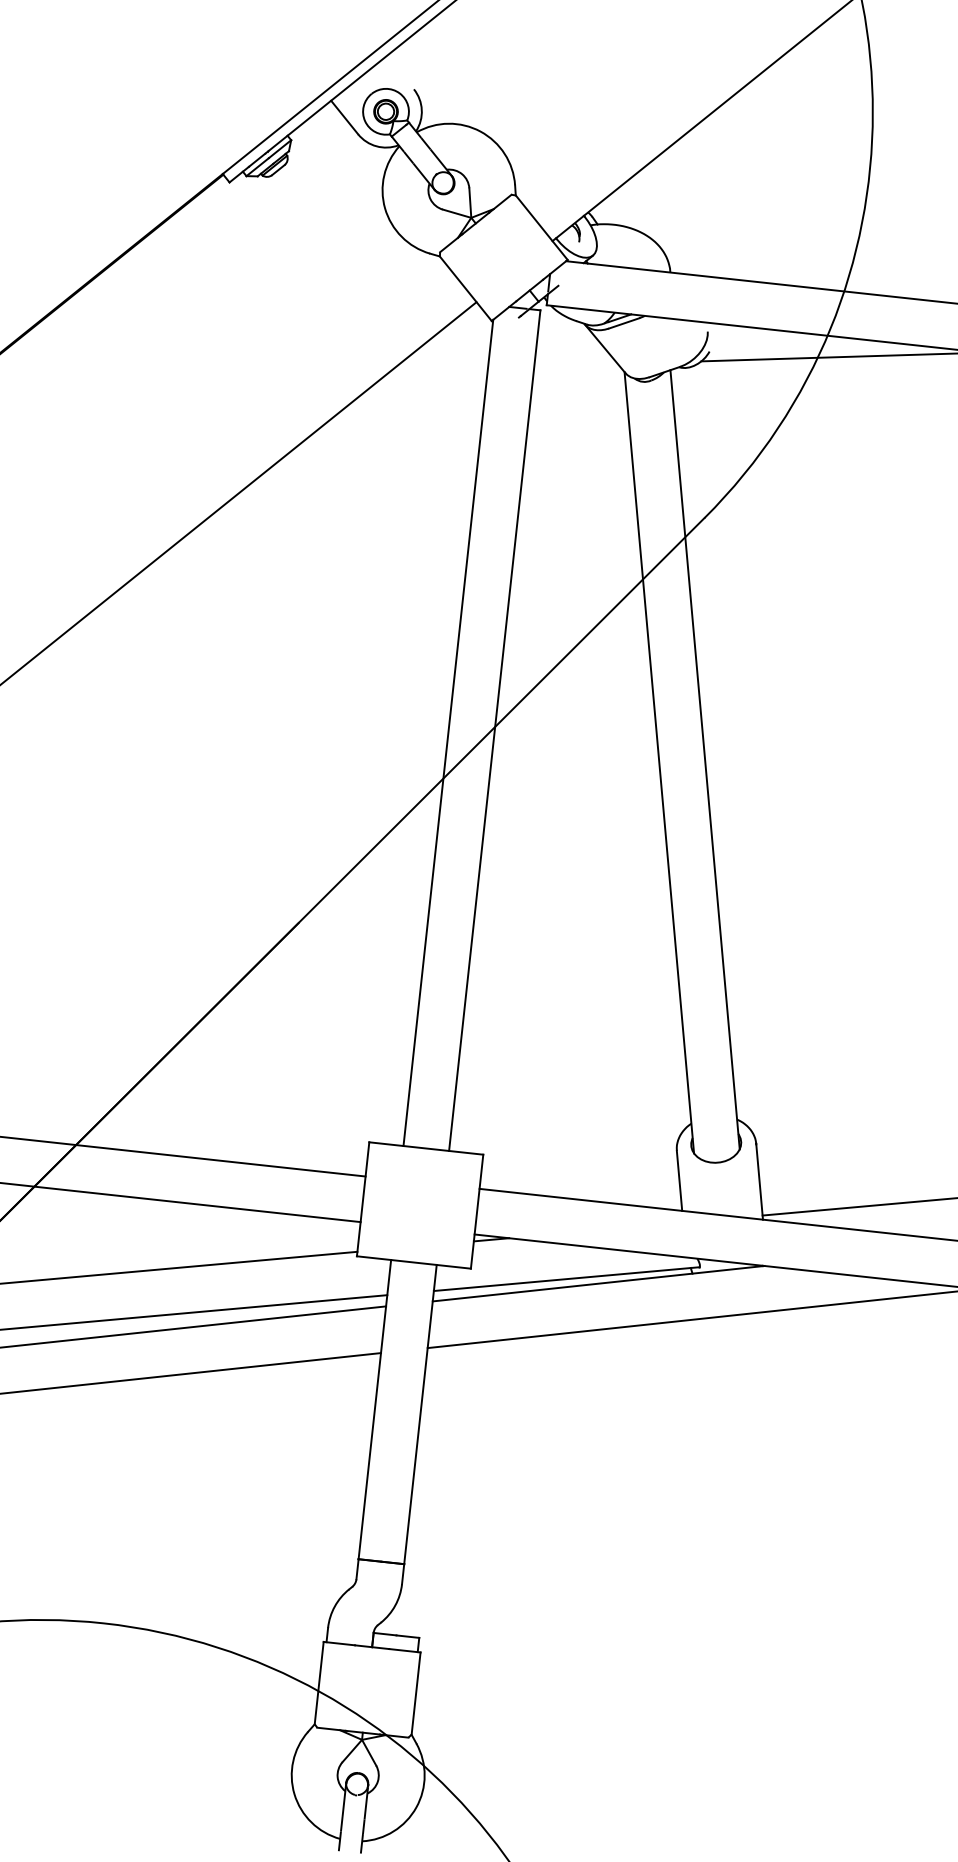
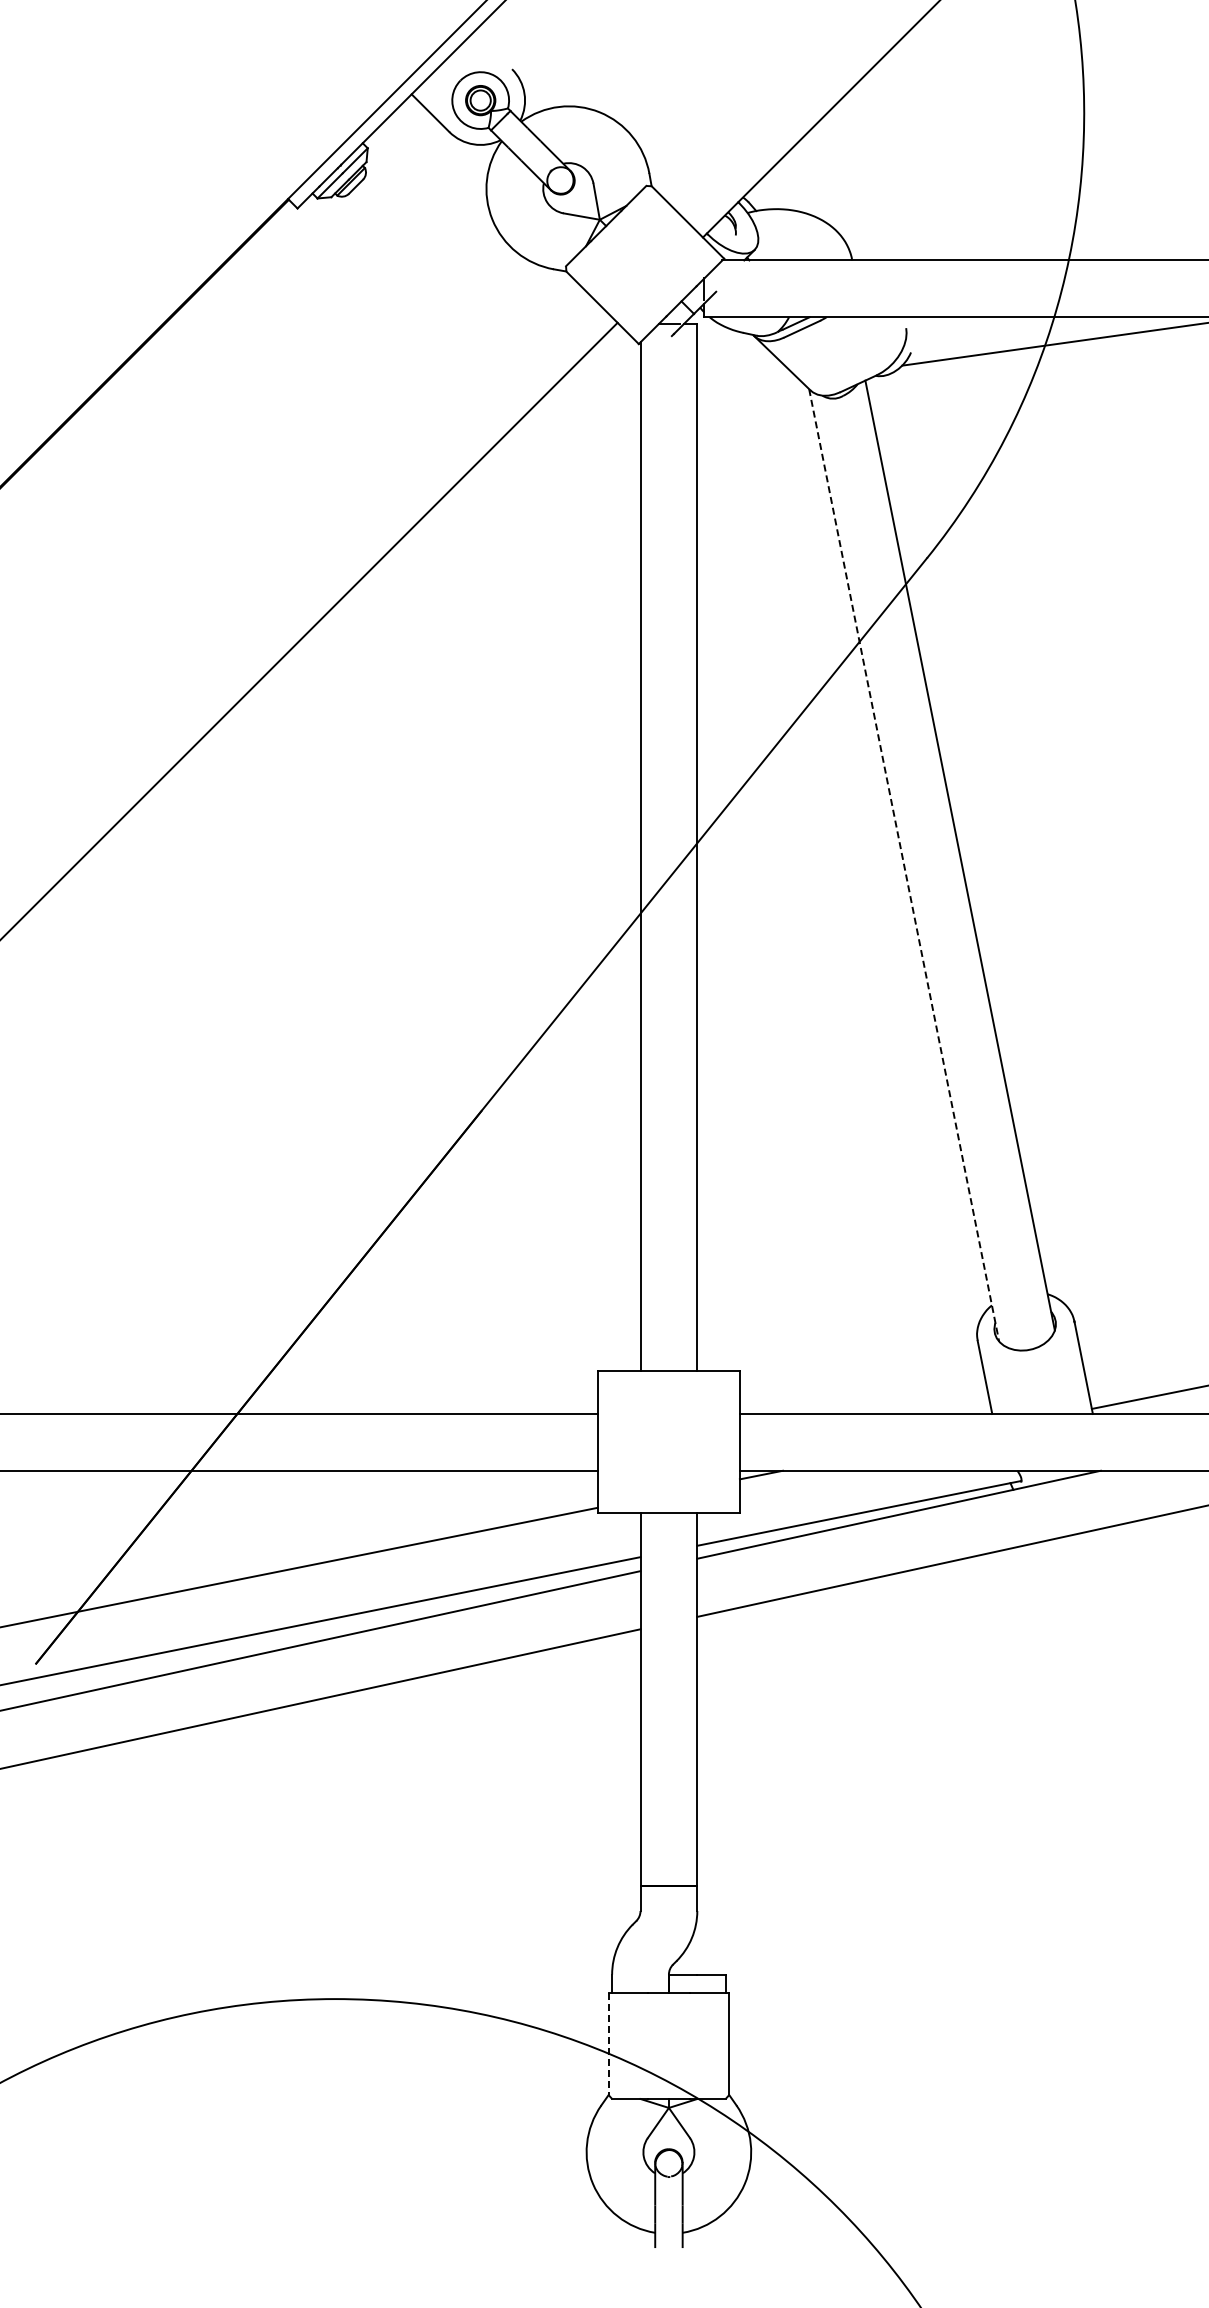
line: (659, 762) -> (904, 865), solid -> dashed
line: (319, 1683) -> (608, 2044), solid -> dashed

